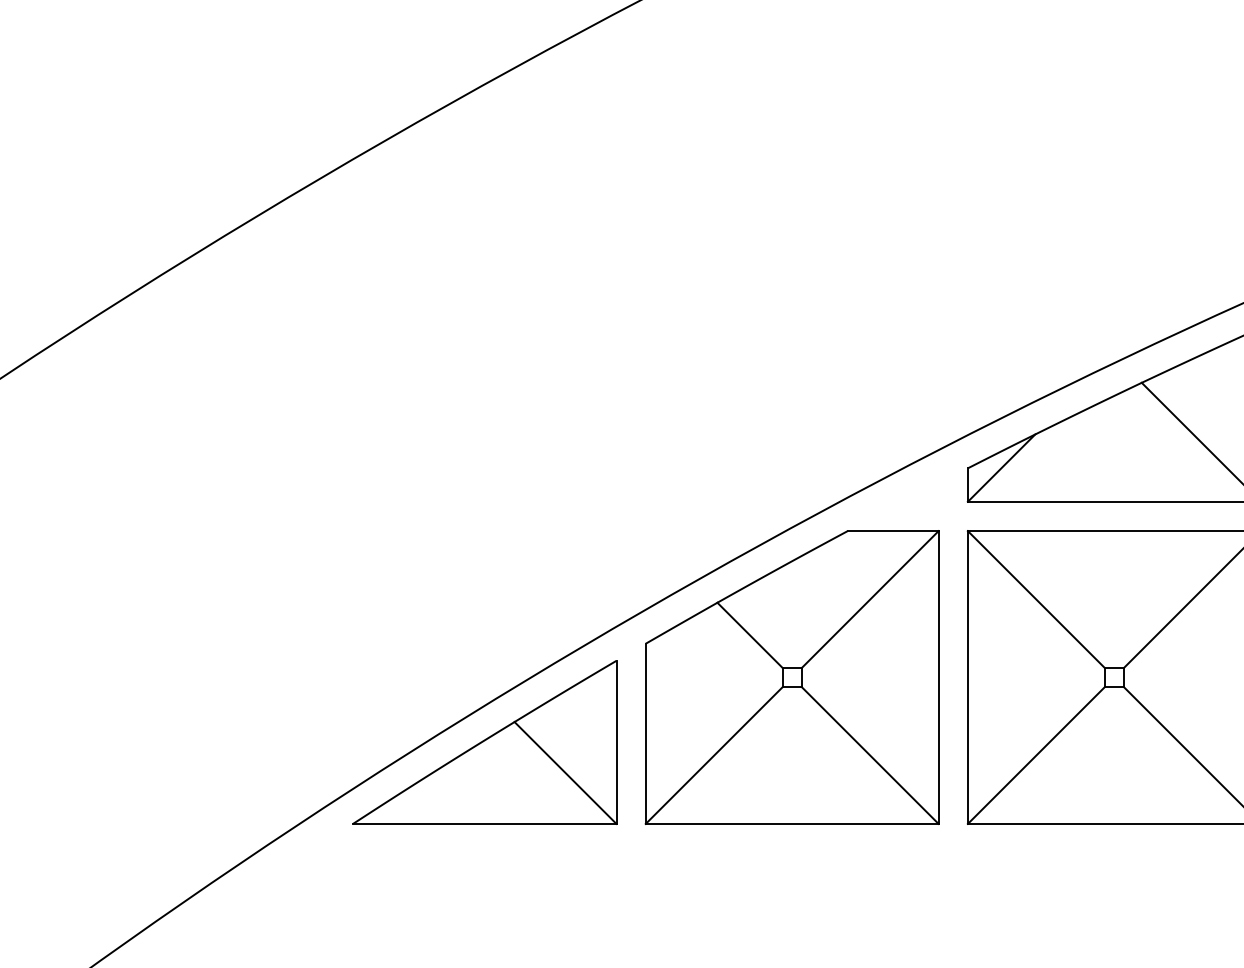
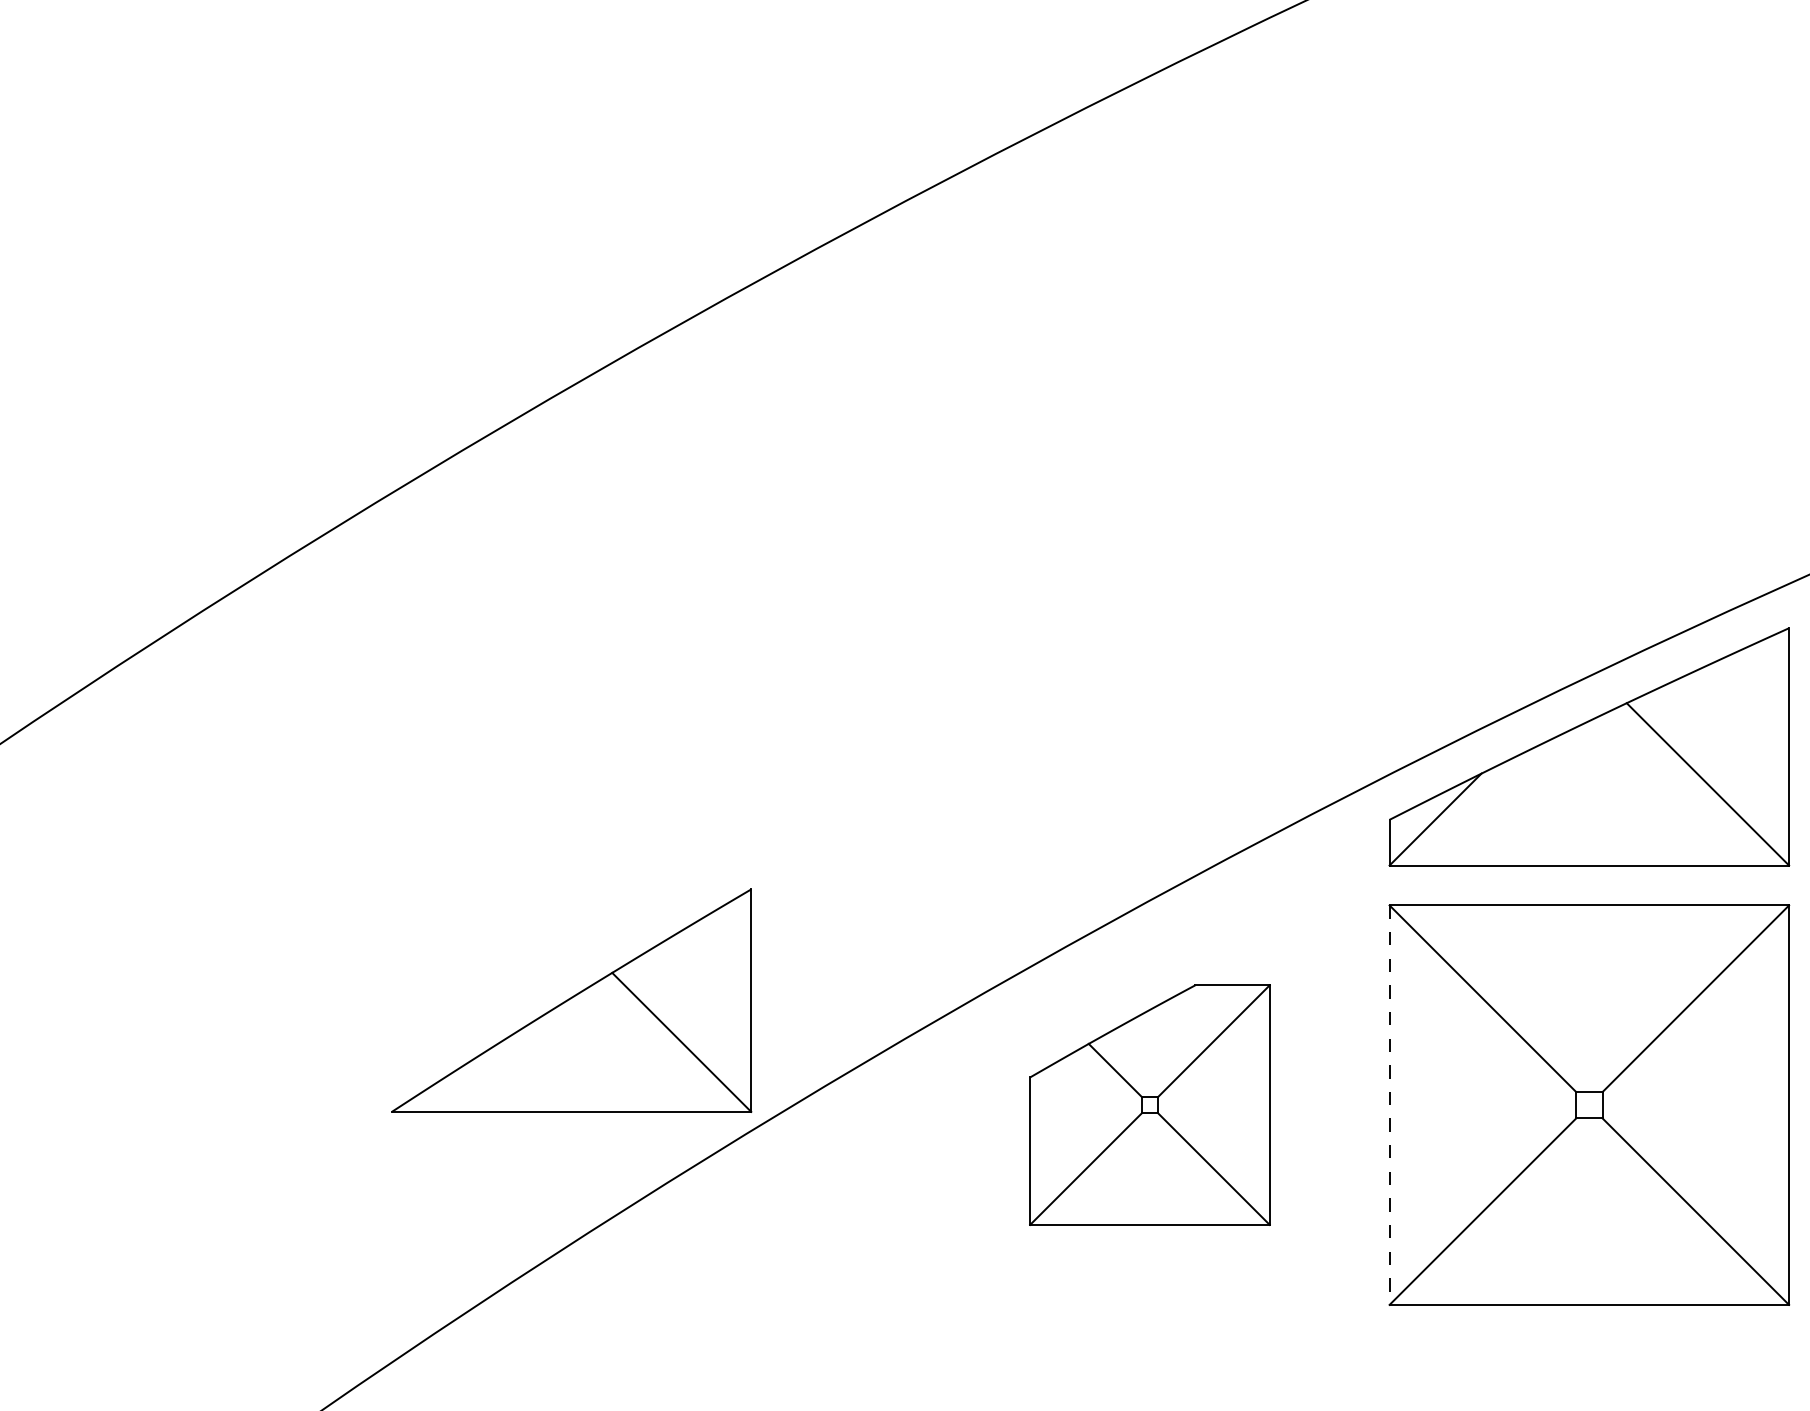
part: (791, 677) -> (1149, 1104), size x0.6
line: (967, 677) -> (1389, 1105), solid -> dashed
part: (484, 742) -> (571, 1000), moved

